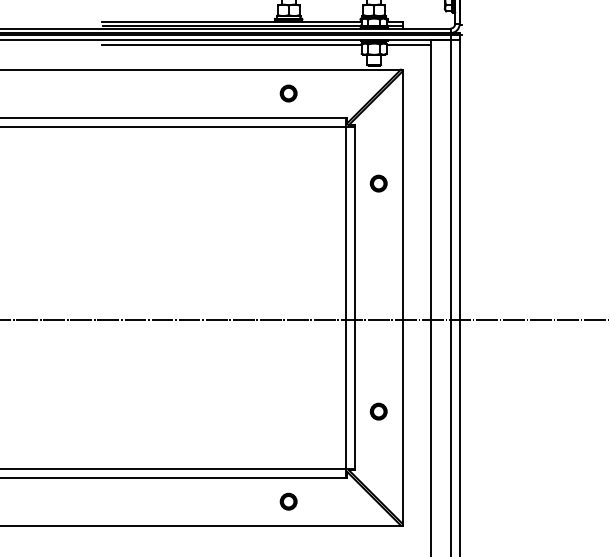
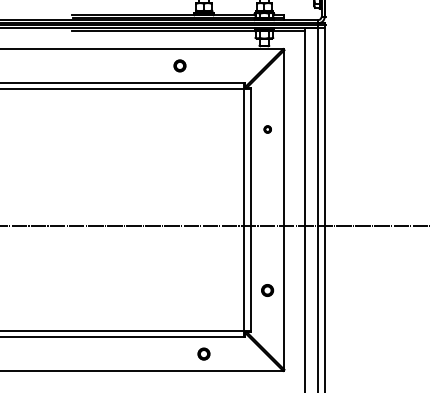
part: (288, 92) -> (179, 65), moved
part: (378, 183) -> (267, 129), size x0.6

